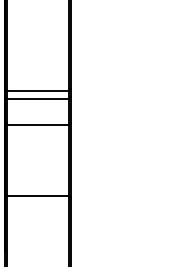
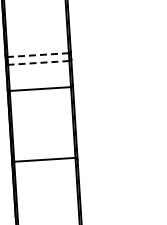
line: (38, 90) -> (38, 54), solid -> dashed
line: (38, 98) -> (39, 62), solid -> dashed

